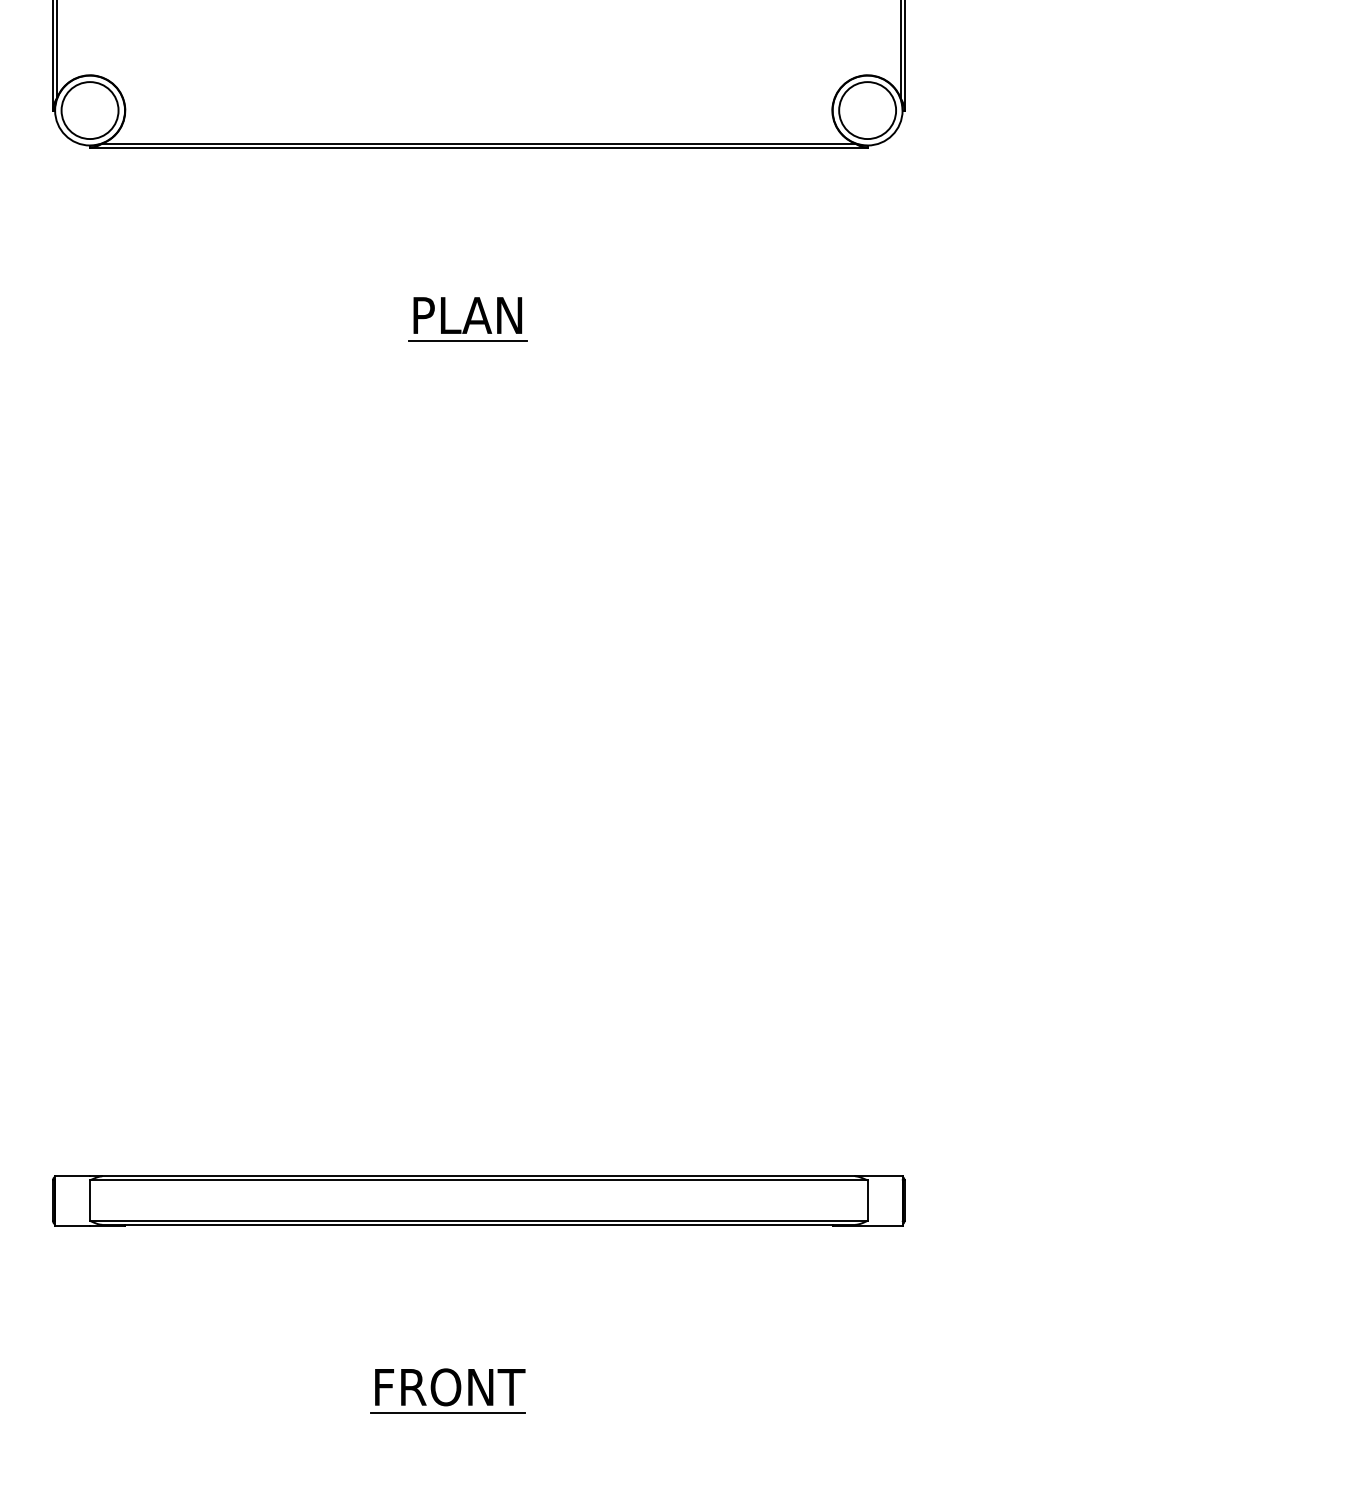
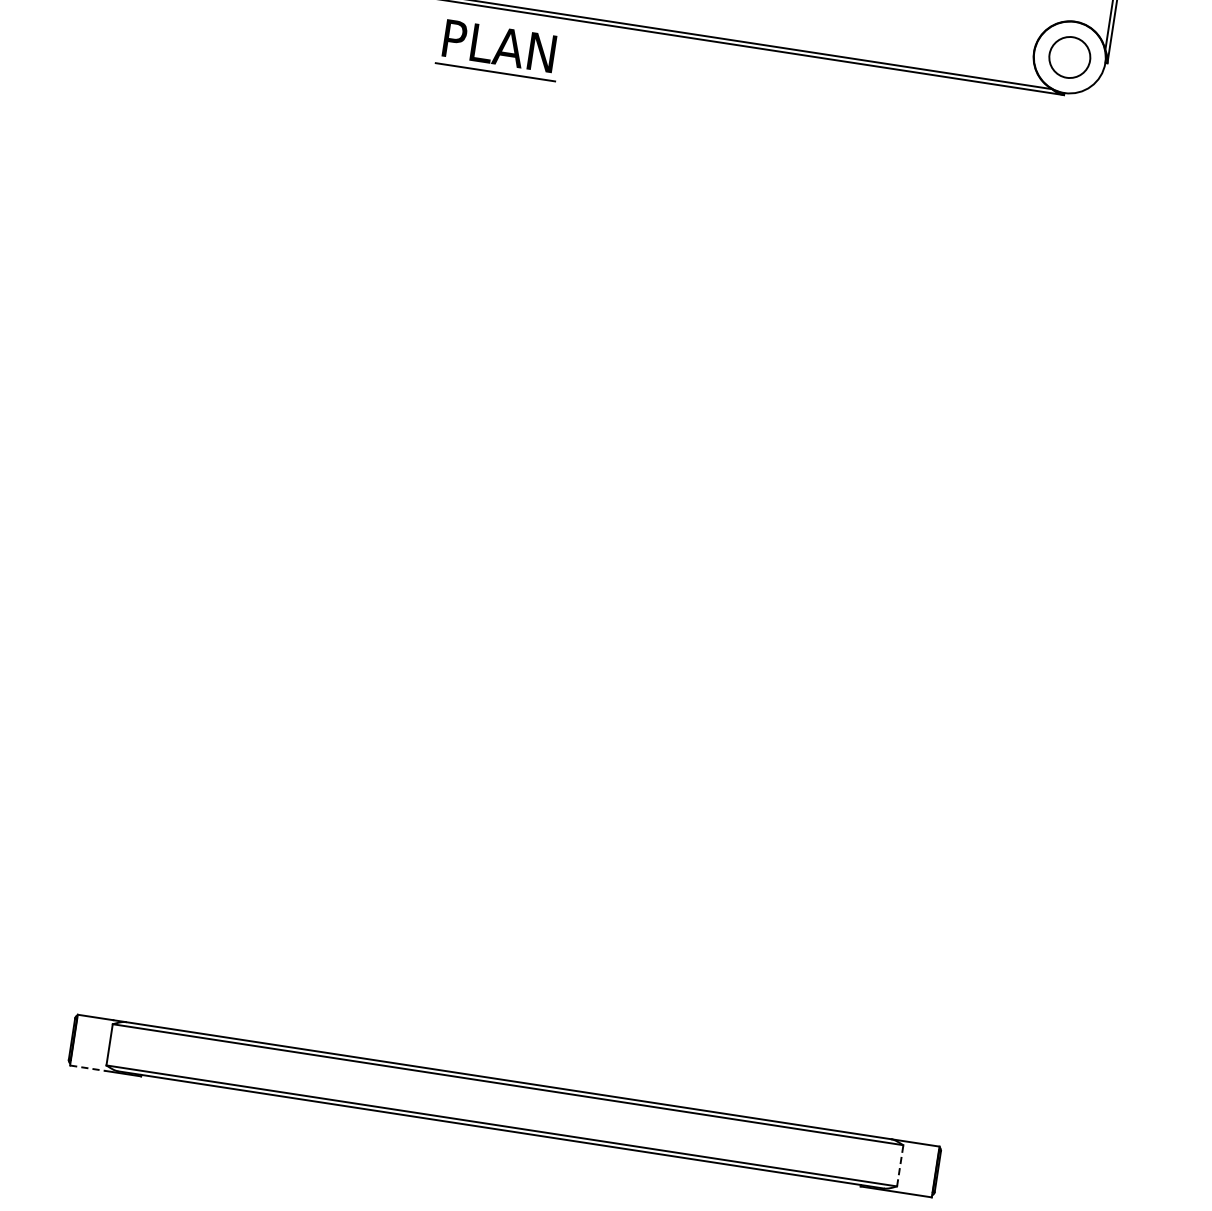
circle: (867, 110) -> (1069, 57), size x0.7
part: (467, 319) -> (498, 50), moved
line: (867, 1200) -> (900, 1165), solid -> dashed
line: (73, 1226) -> (88, 1068), solid -> dashed

